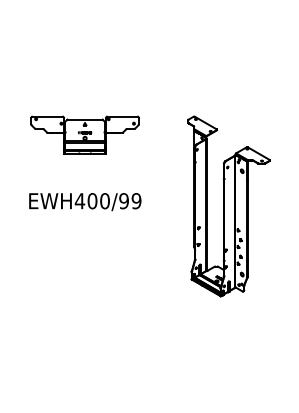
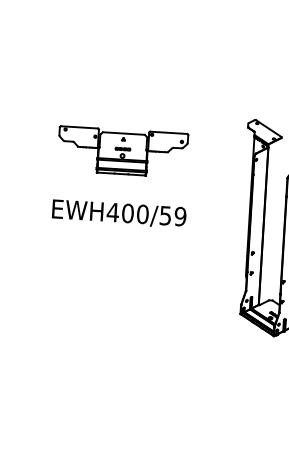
part: (84, 134) -> (122, 151), moved
text: (123, 200) -> (164, 214), EWH400/99 -> EWH400/59

